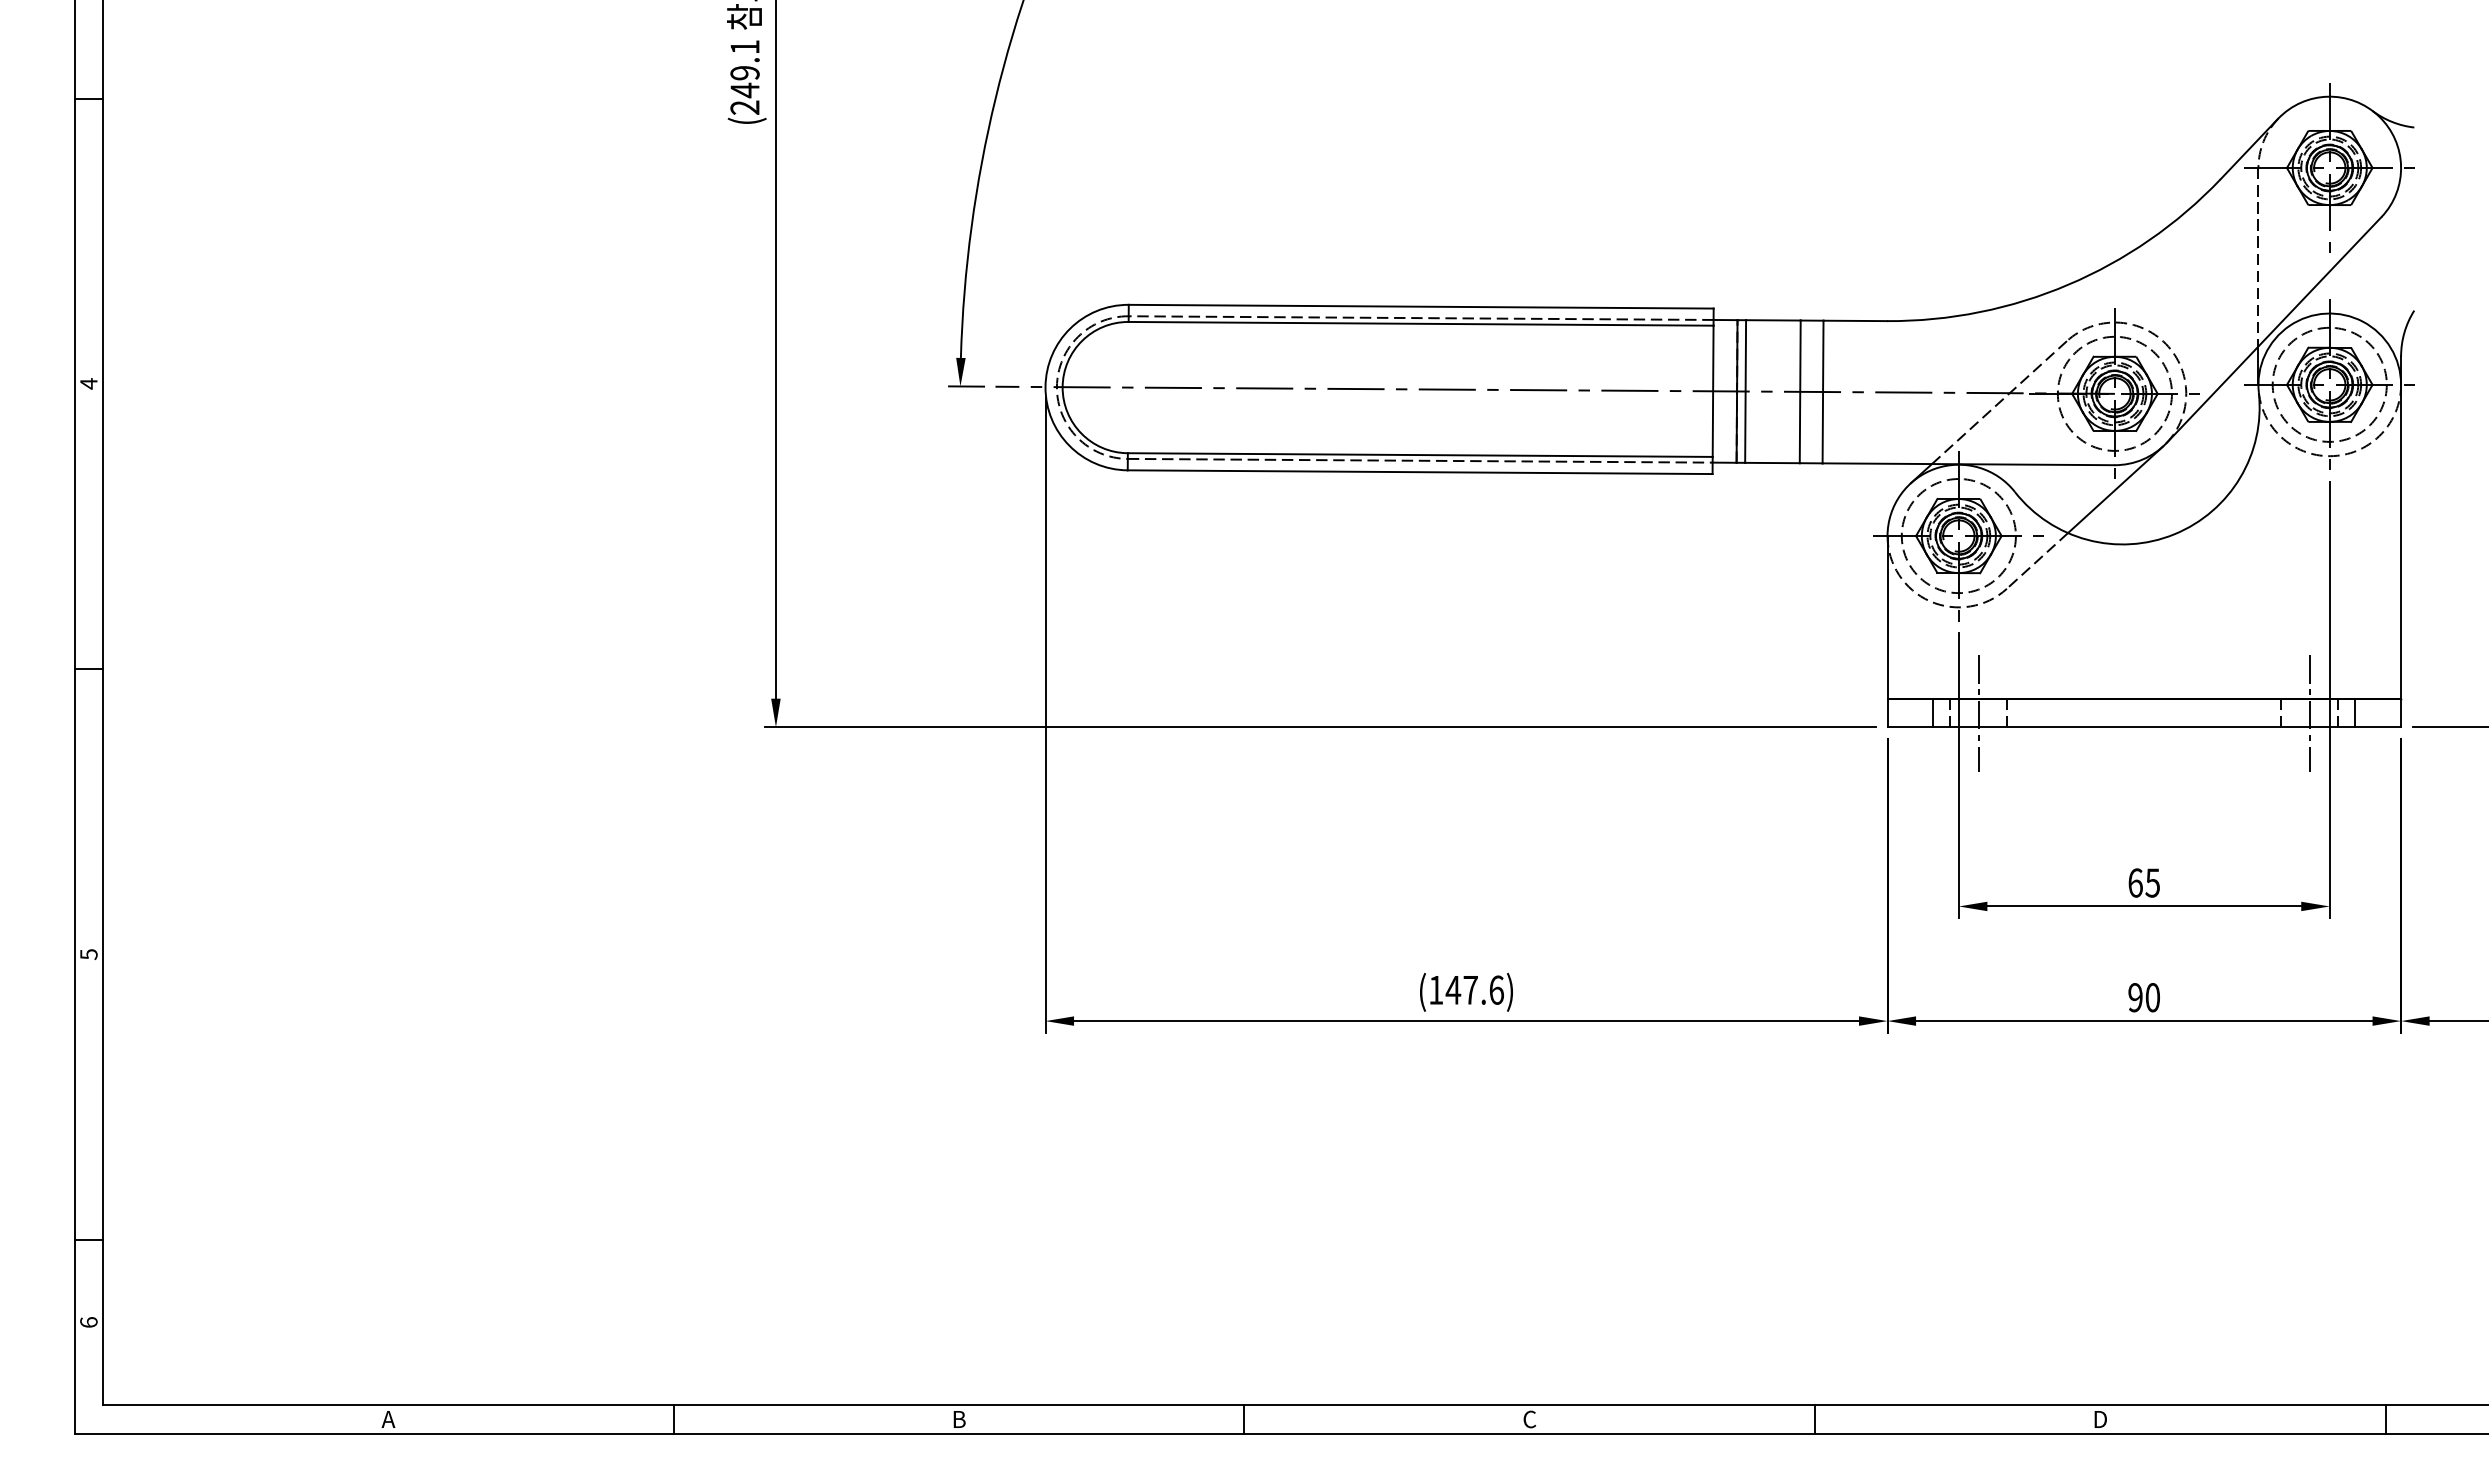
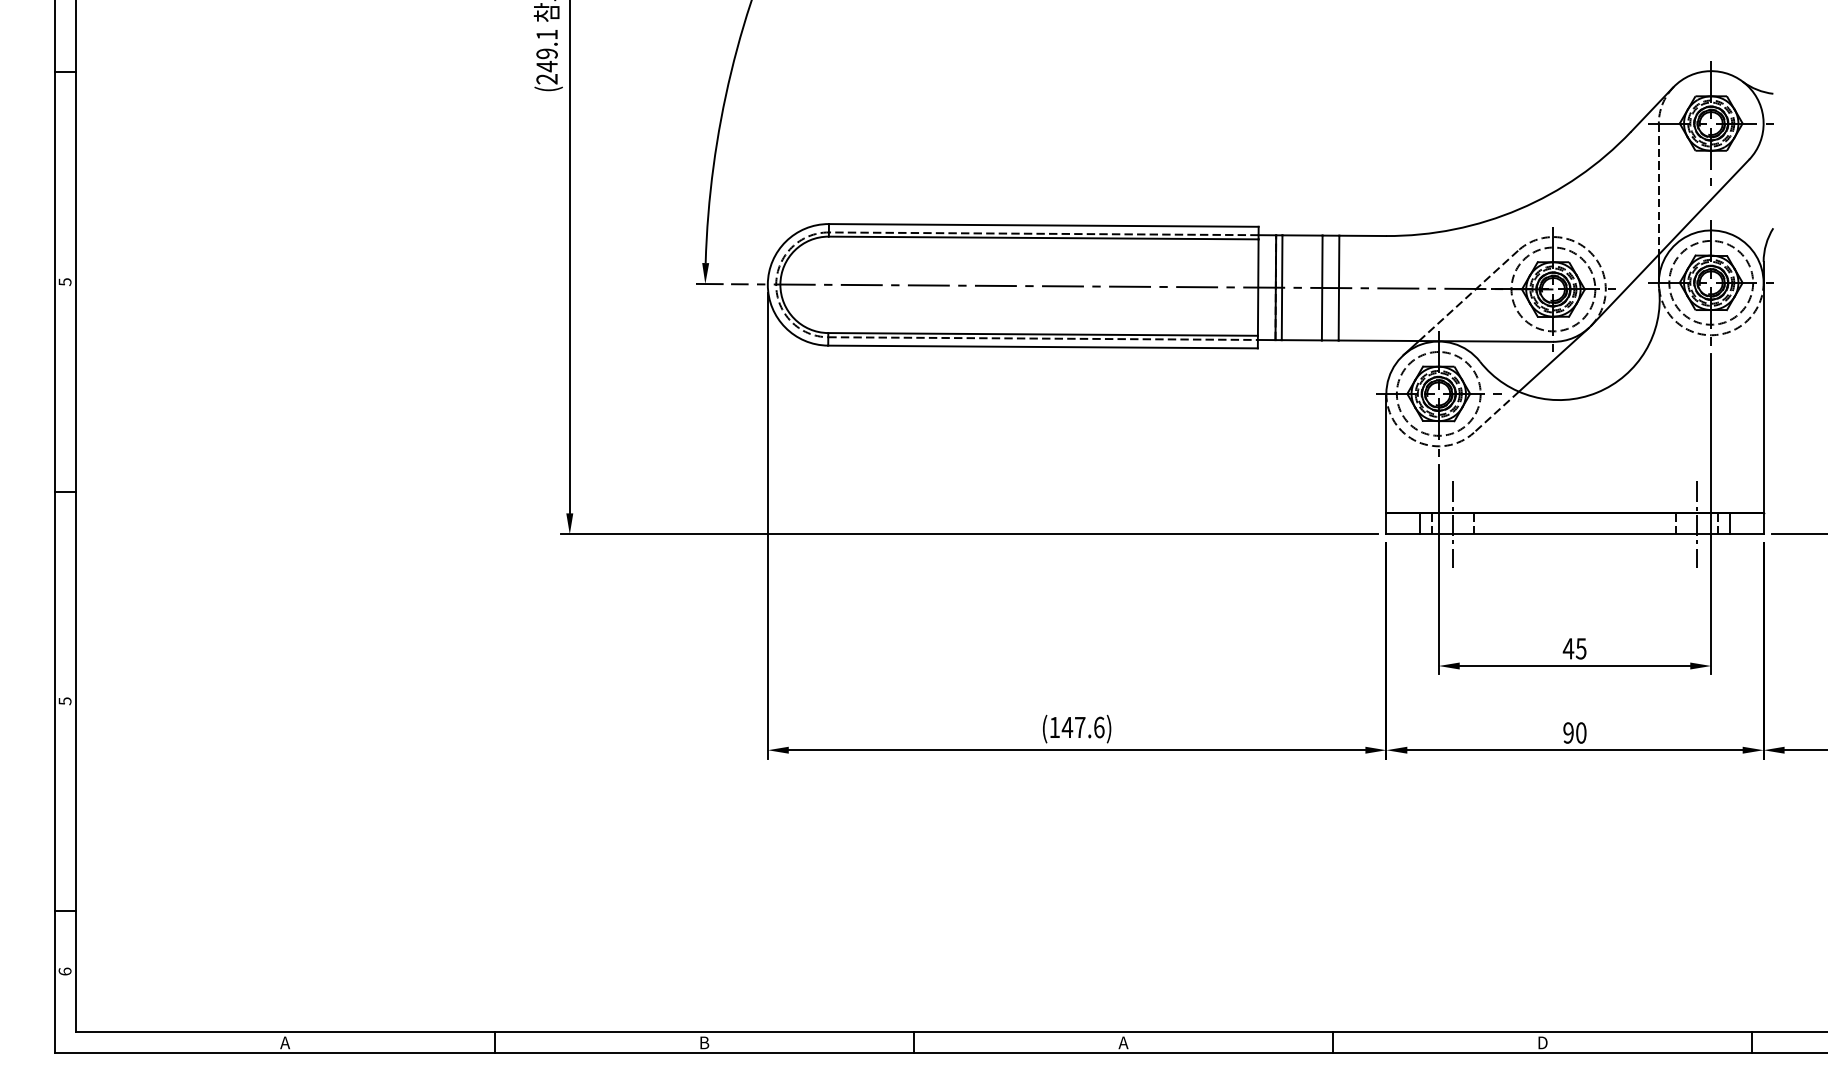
text: (88, 383) -> (64, 281), 4 -> 5
text: (2135, 882) -> (1568, 648), 65 -> 45
text: (1529, 1419) -> (1123, 1042), C -> A

